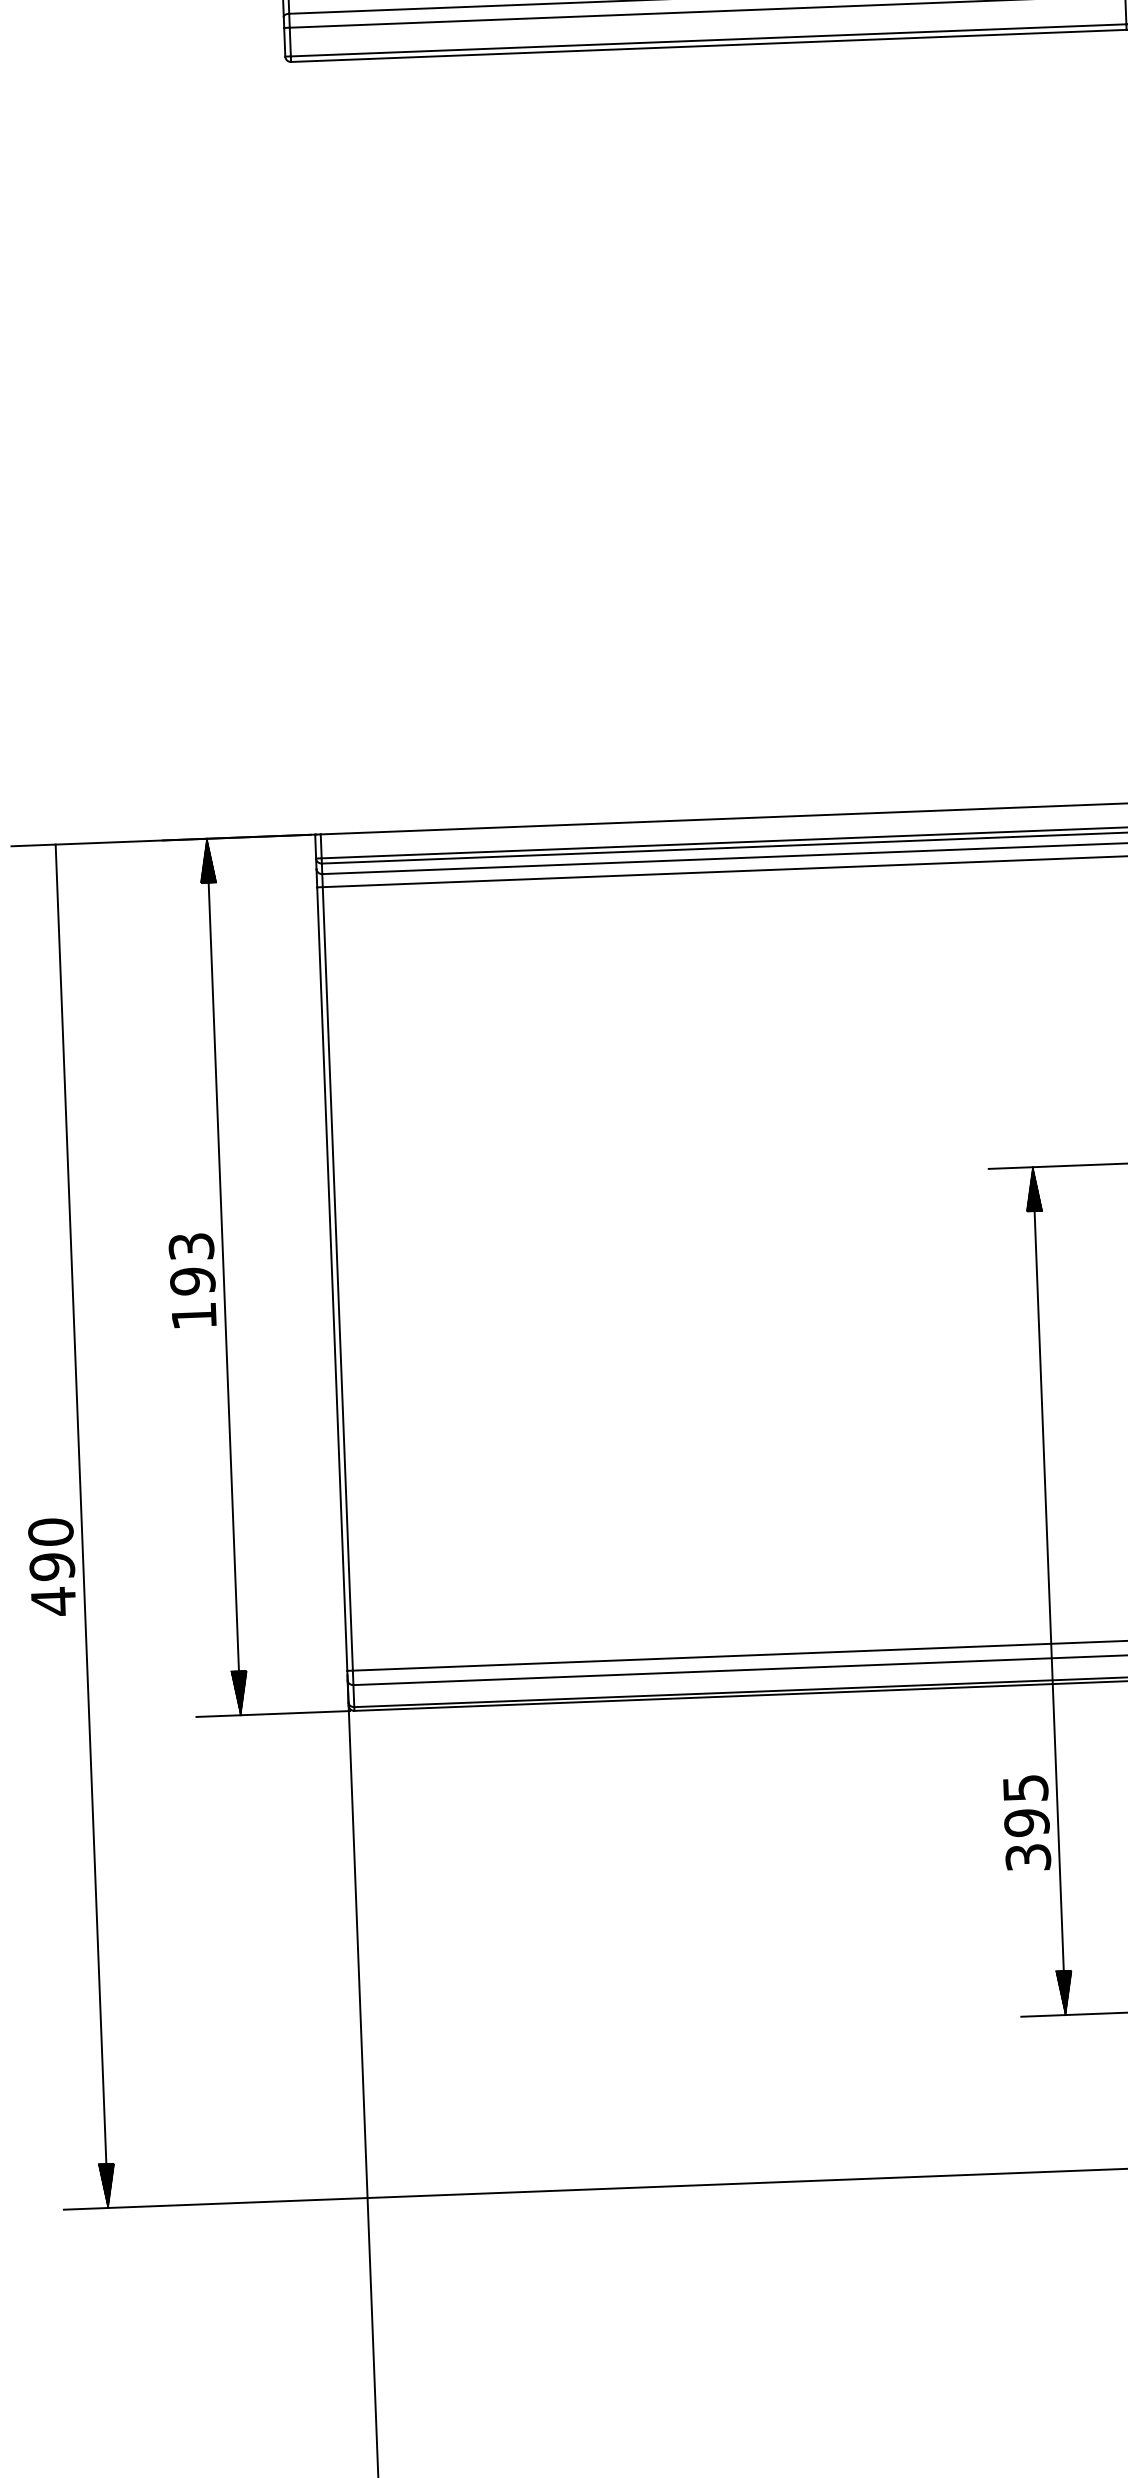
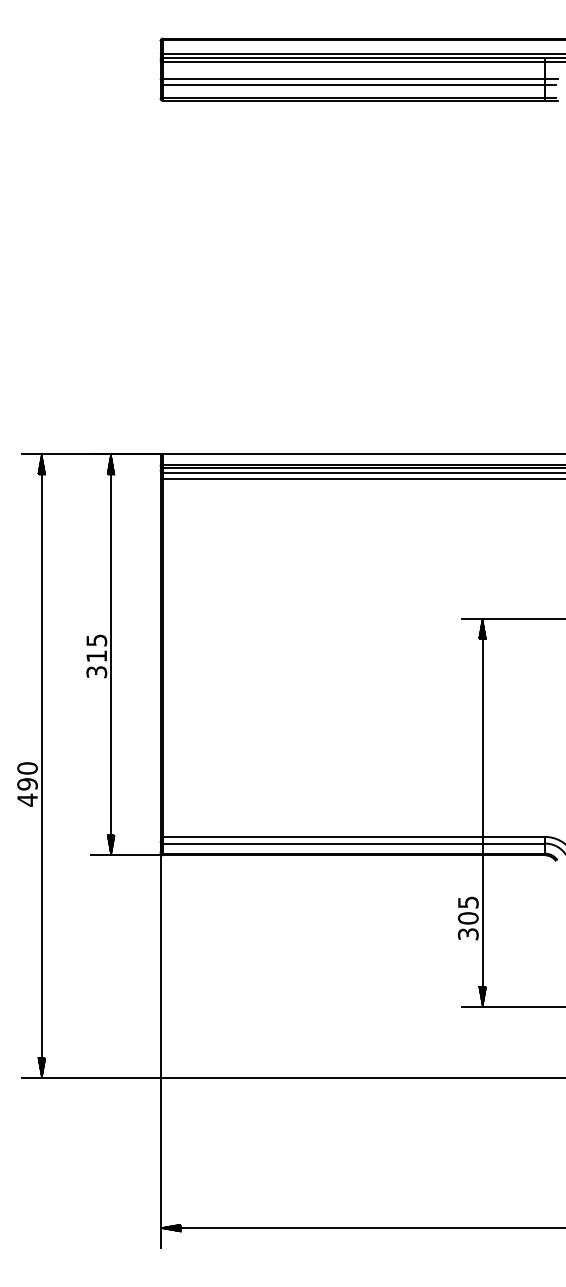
hatch: (55, 866) -> (41, 464), added
text: (192, 1281) -> (96, 656), 193 -> 315
text: (1027, 1823) -> (468, 918), 395 -> 305

